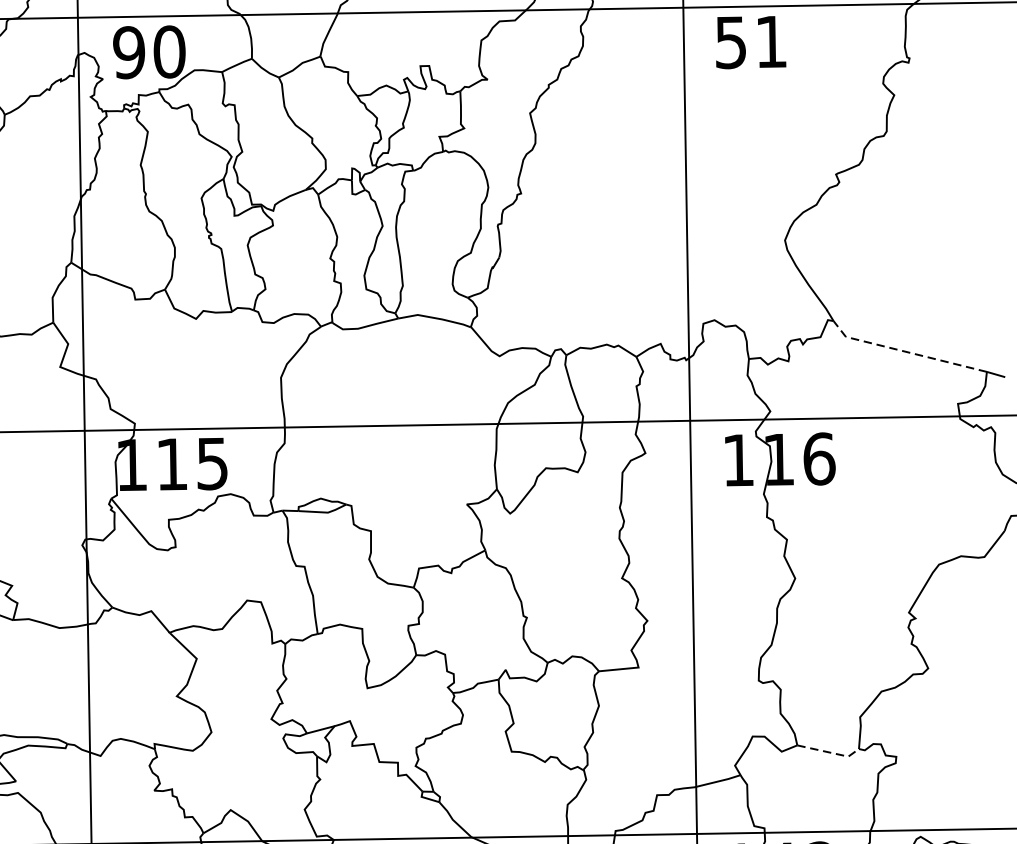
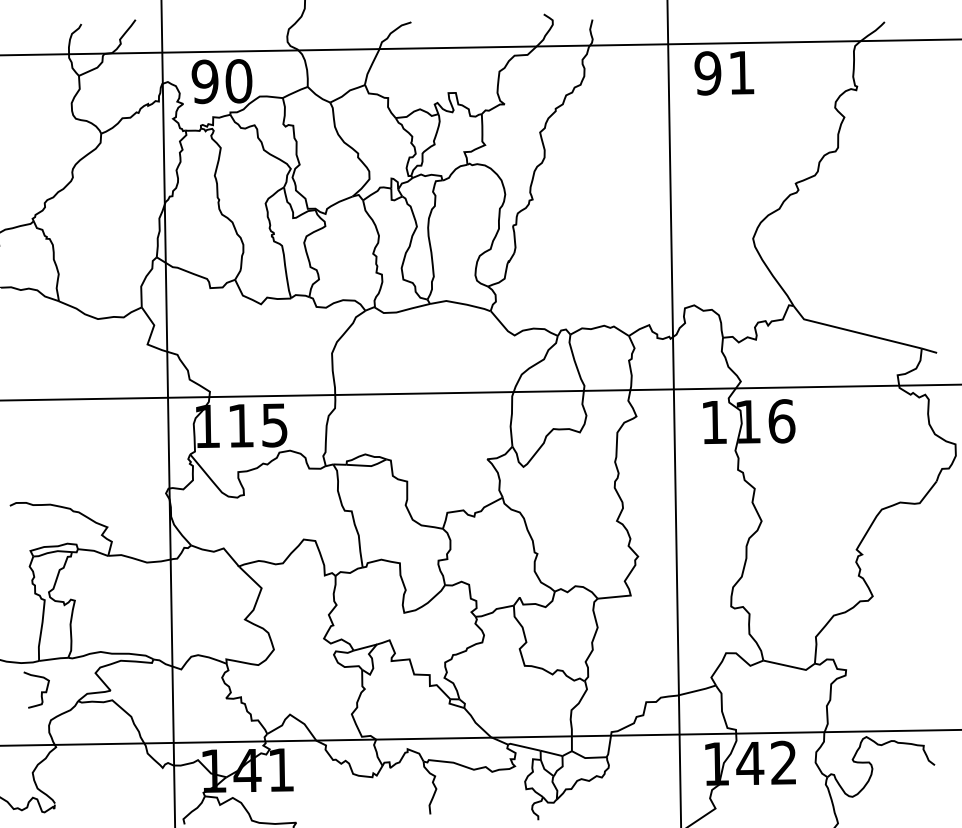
text: (730, 42) -> (707, 73), 51 -> 91
line: (906, 351) -> (854, 331), dashed -> solid
line: (829, 752) -> (790, 666), dashed -> solid

